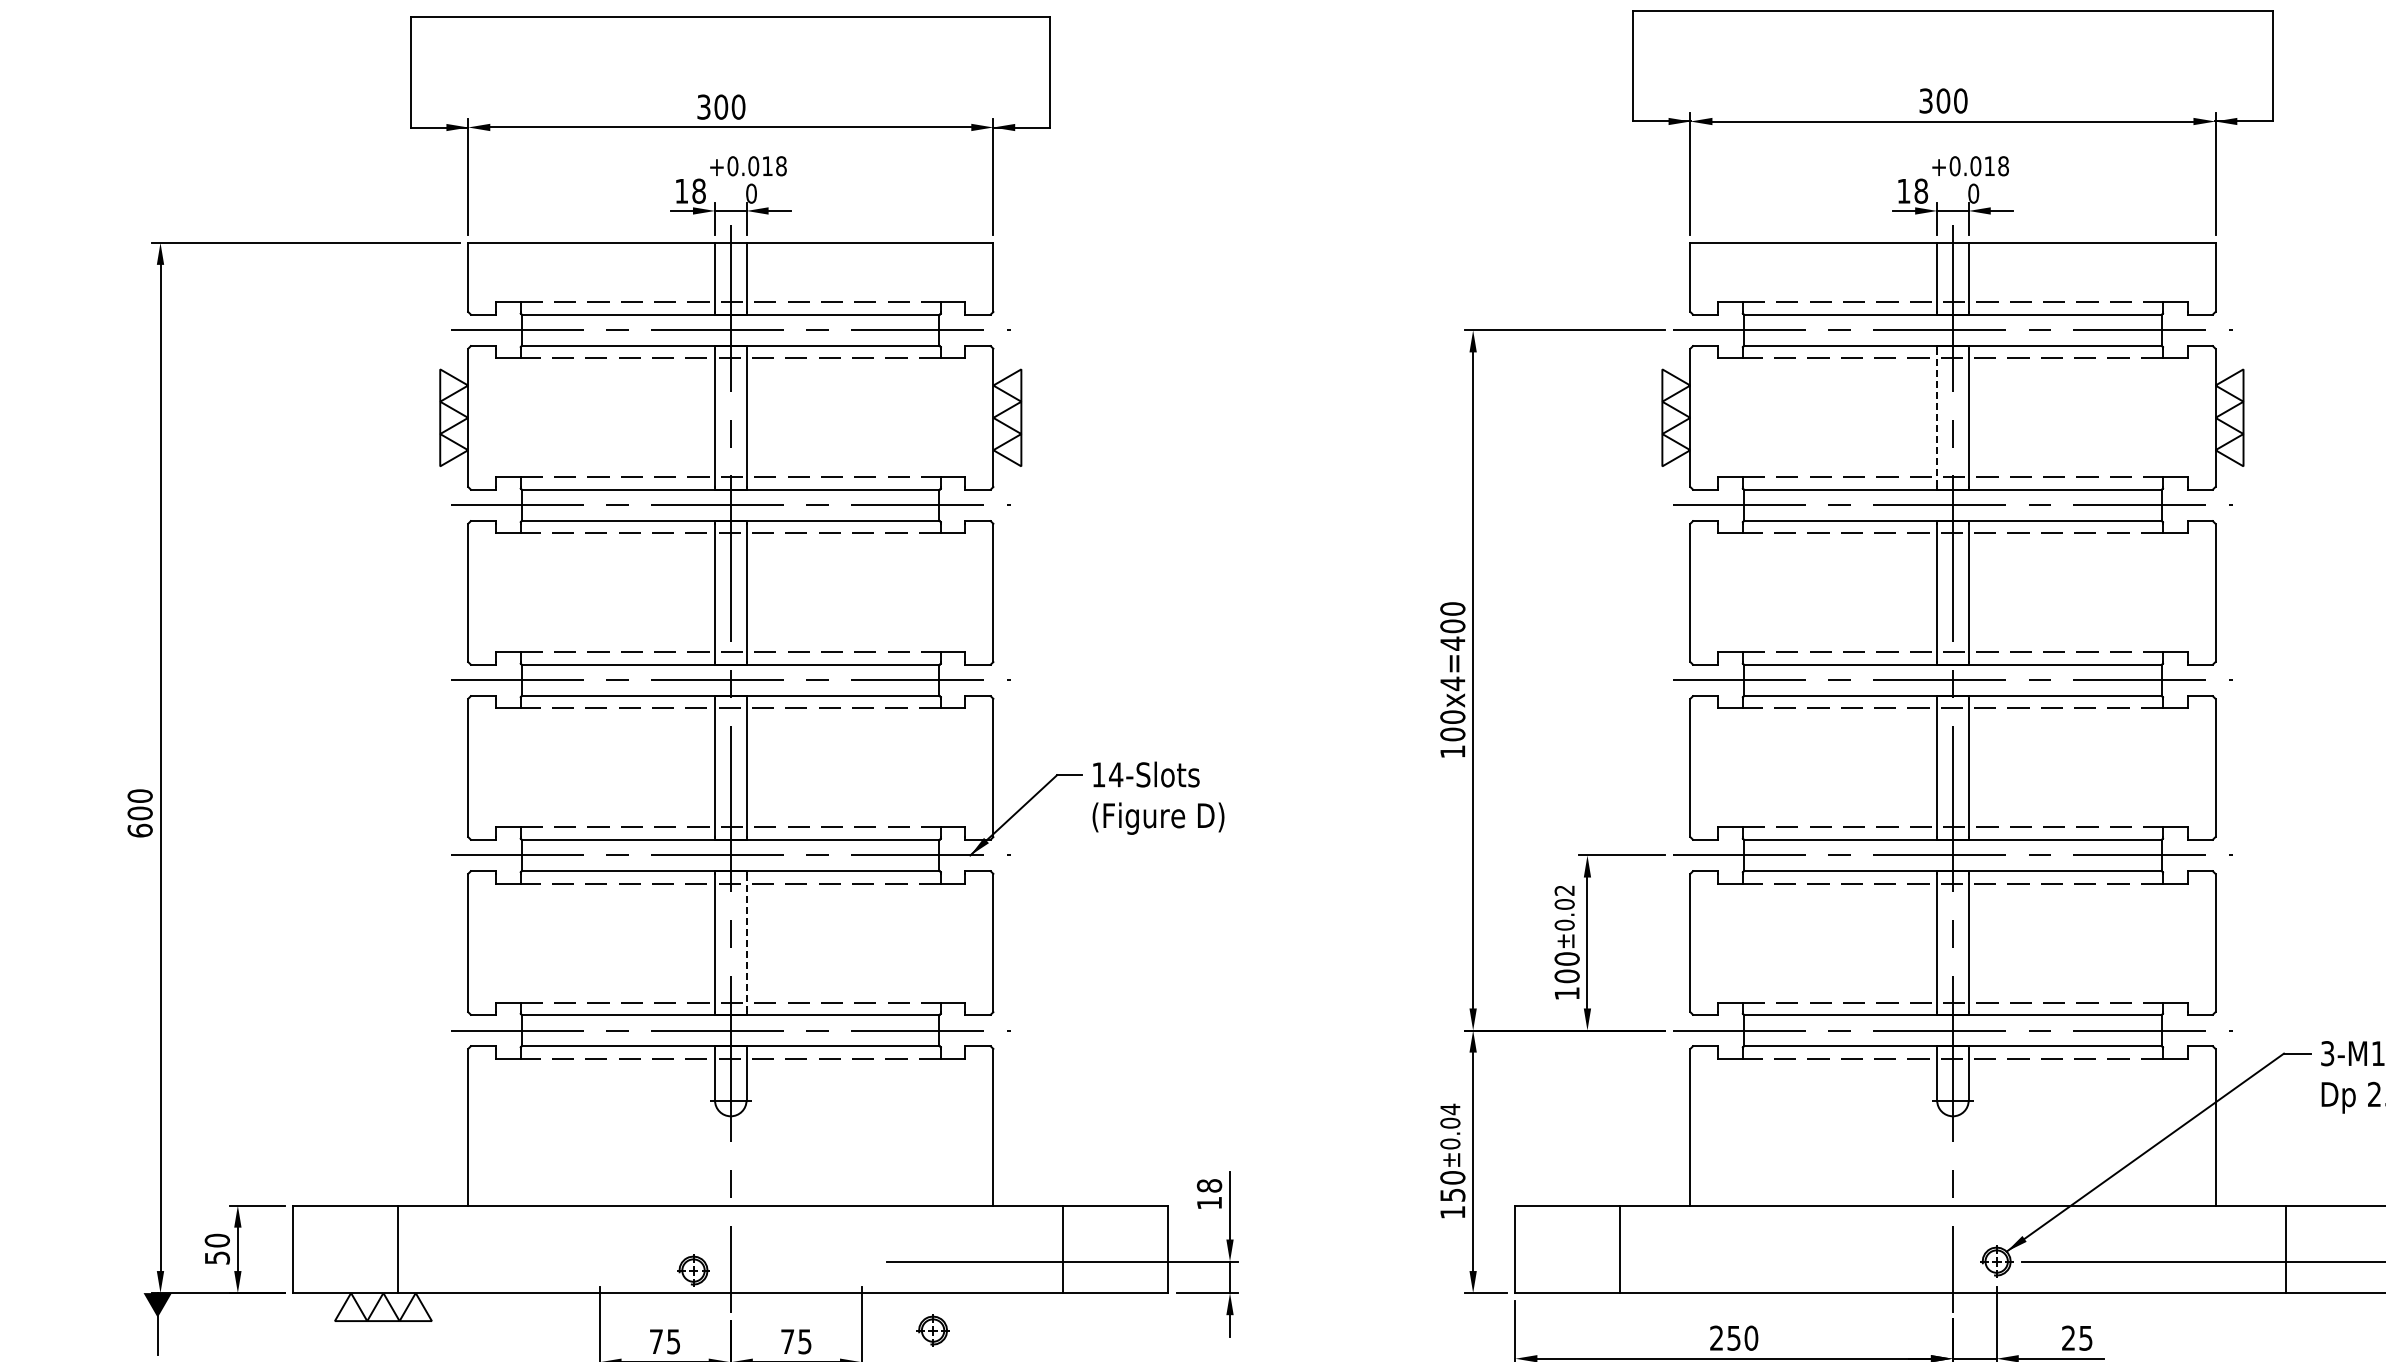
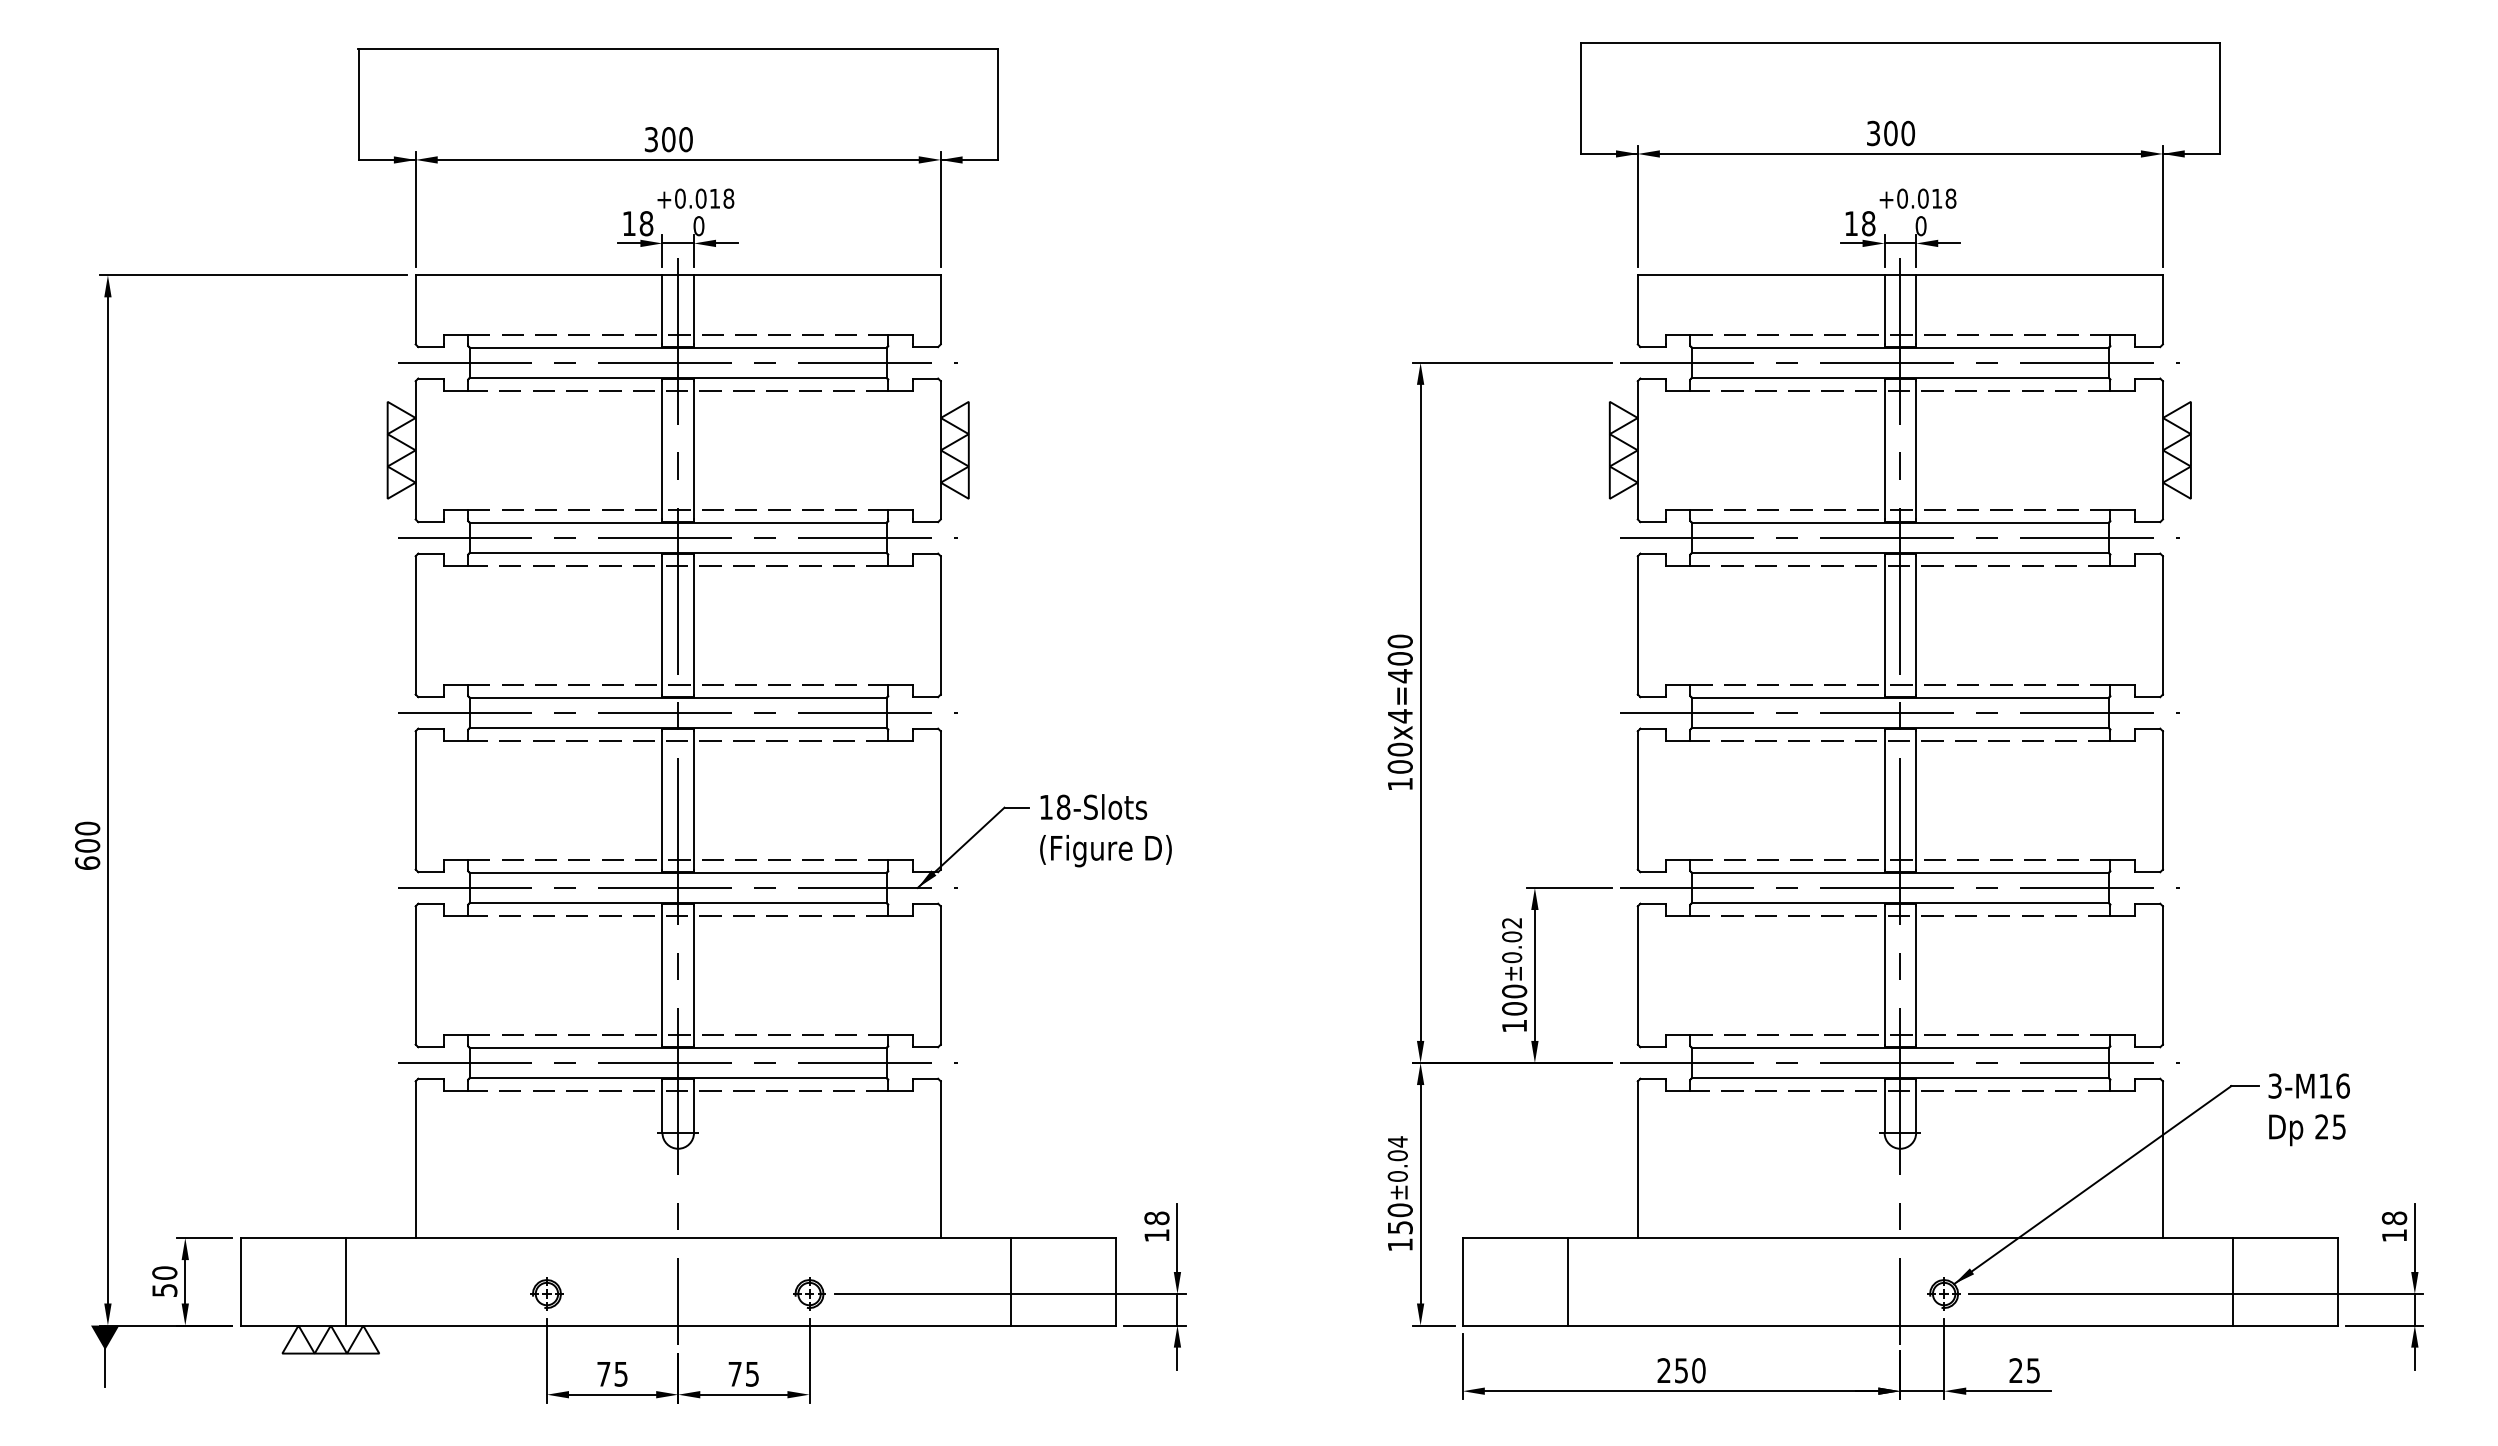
line: (1937, 417) -> (1884, 449), dashed -> solid
text: (1116, 774) -> (1063, 806), 14-Slots -> 18-Slots
line: (747, 943) -> (694, 975), dashed -> solid
part: (693, 1270) -> (546, 1293), moved
part: (933, 1330) -> (809, 1293), moved

